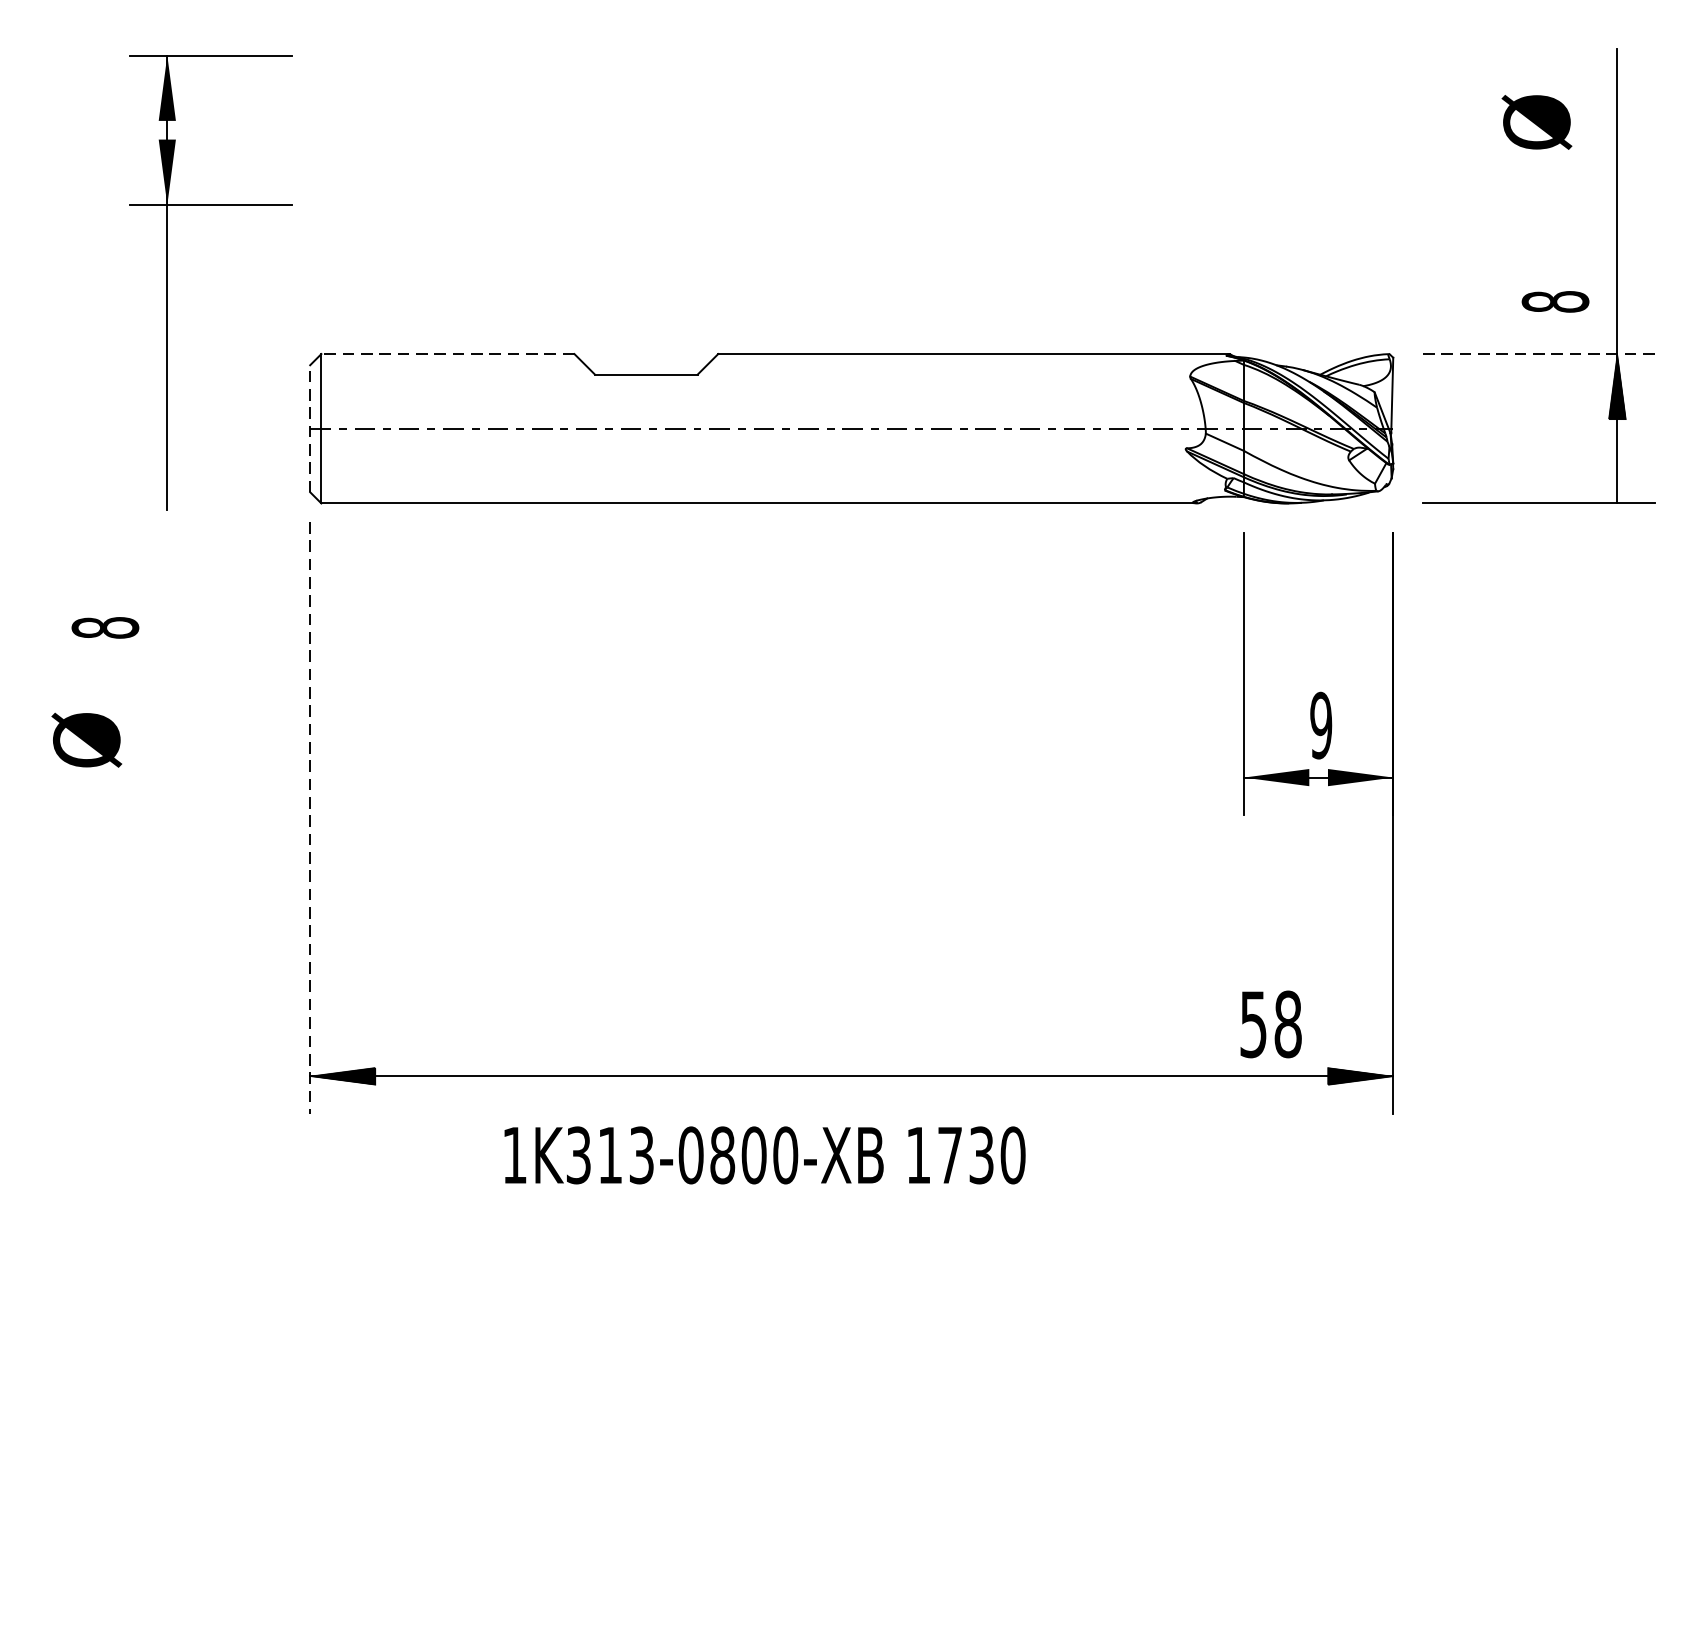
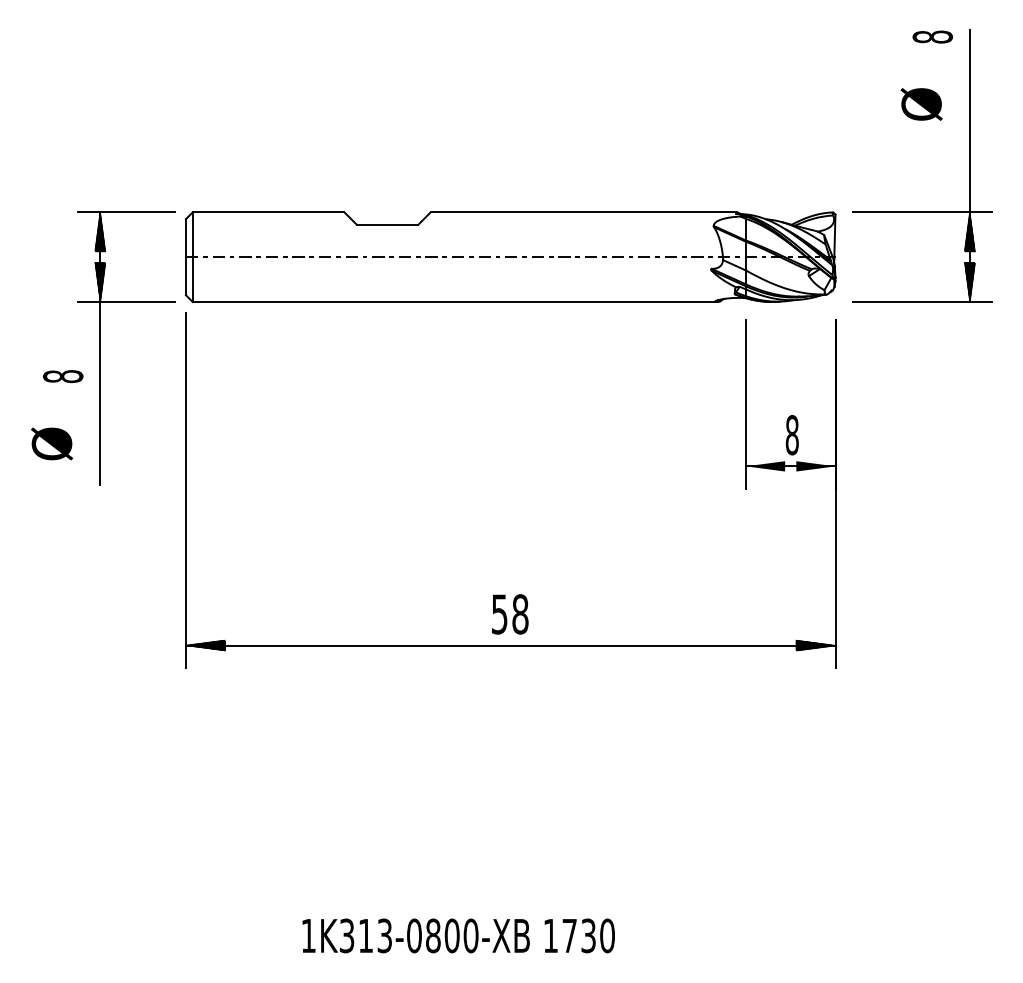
text: (1536, 122) -> (921, 104), moved
part: (167, 282) -> (100, 348), moved
text: (1555, 300) -> (932, 36), moved
line: (447, 354) -> (268, 212), dashed -> solid
line: (1540, 354) -> (923, 212), dashed -> solid
line: (309, 427) -> (185, 256), dashed -> solid
hatch: (1616, 469) -> (969, 281), added
text: (1319, 726) -> (791, 435), 9 -> 8
line: (309, 817) -> (185, 490), dashed -> solid
text: (1271, 1024) -> (510, 614), moved
text: (764, 1154) -> (458, 935), moved

